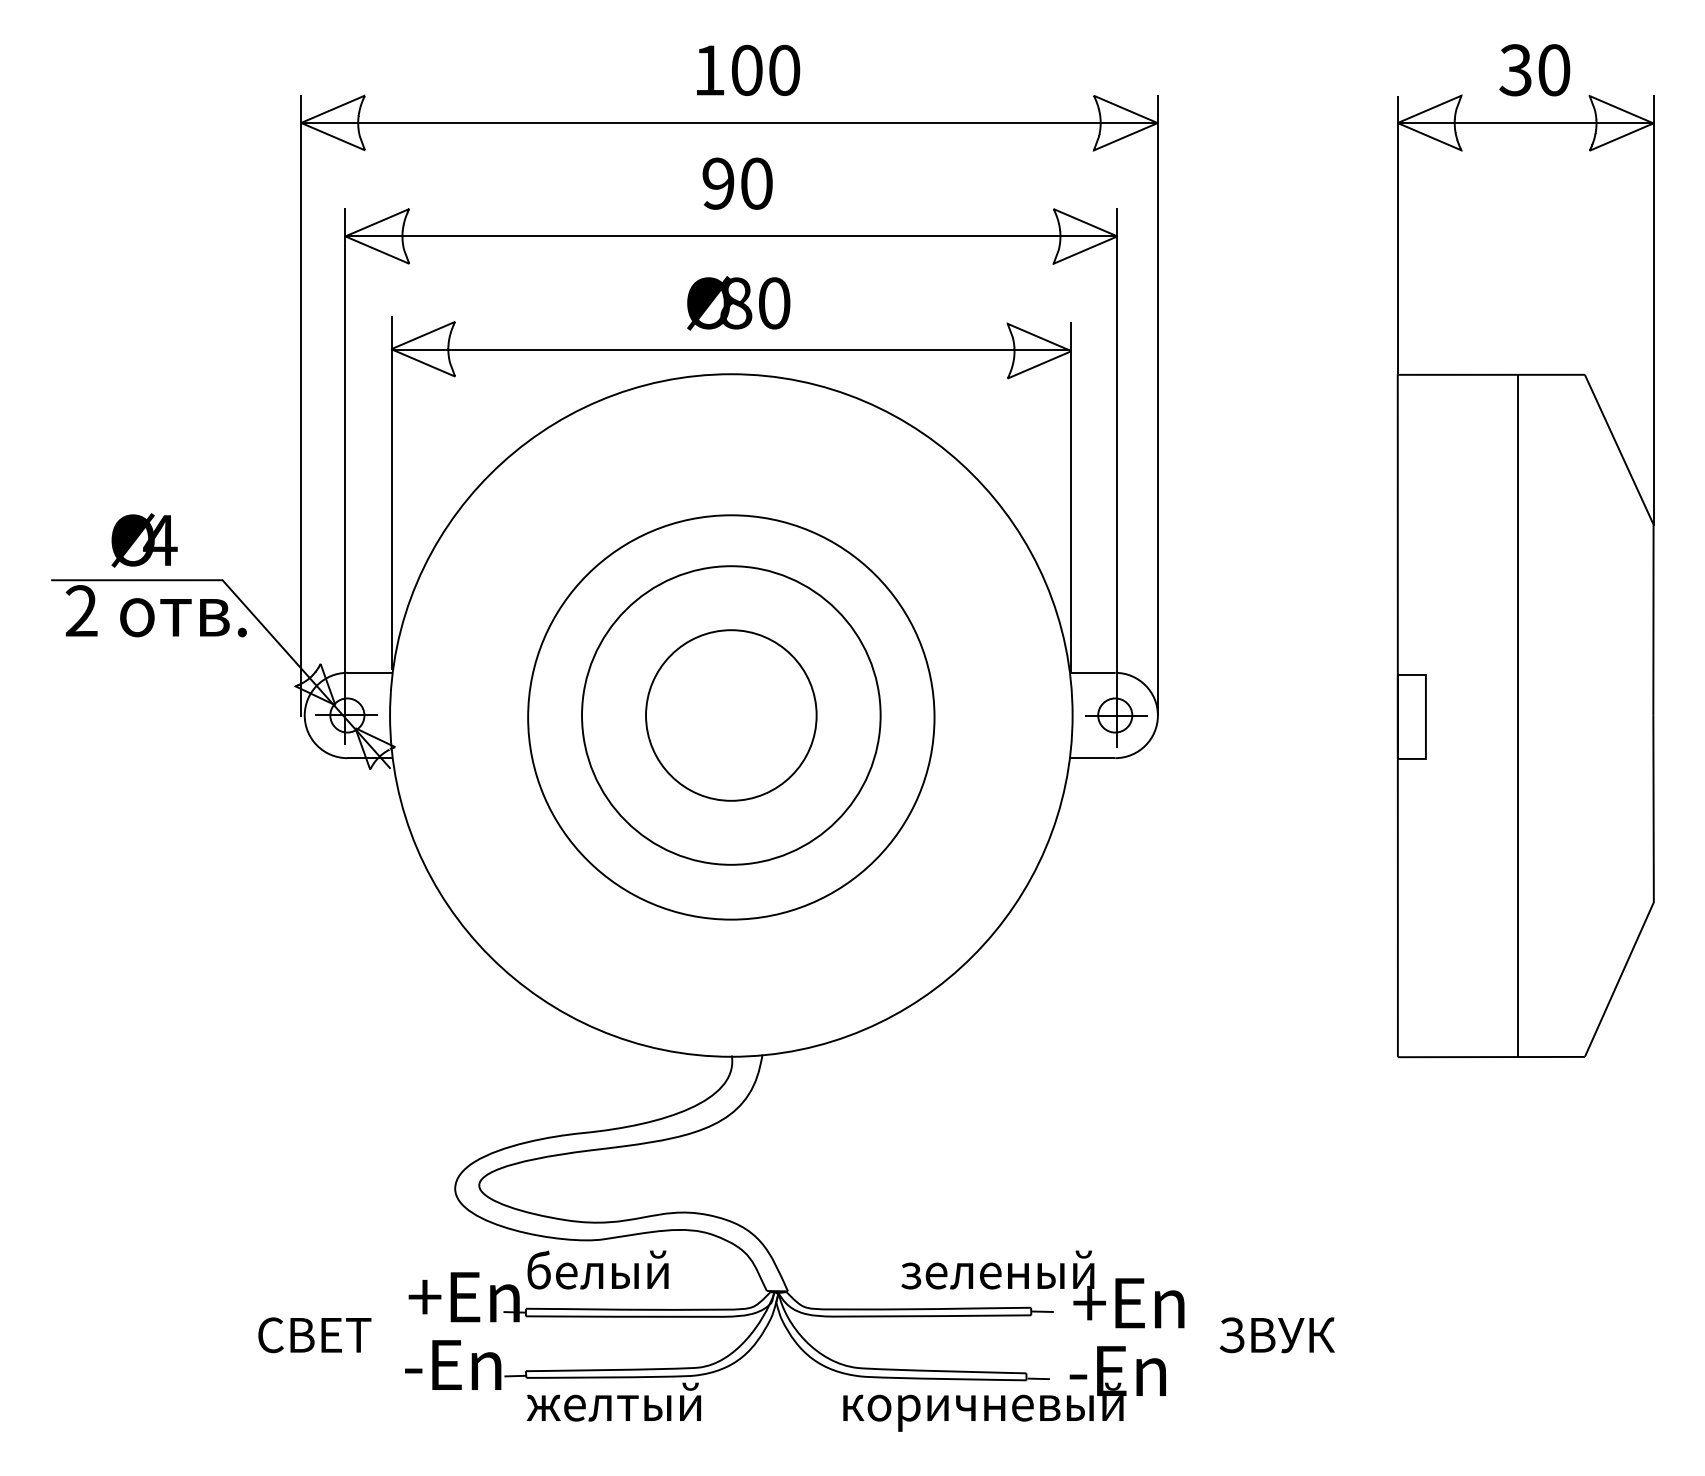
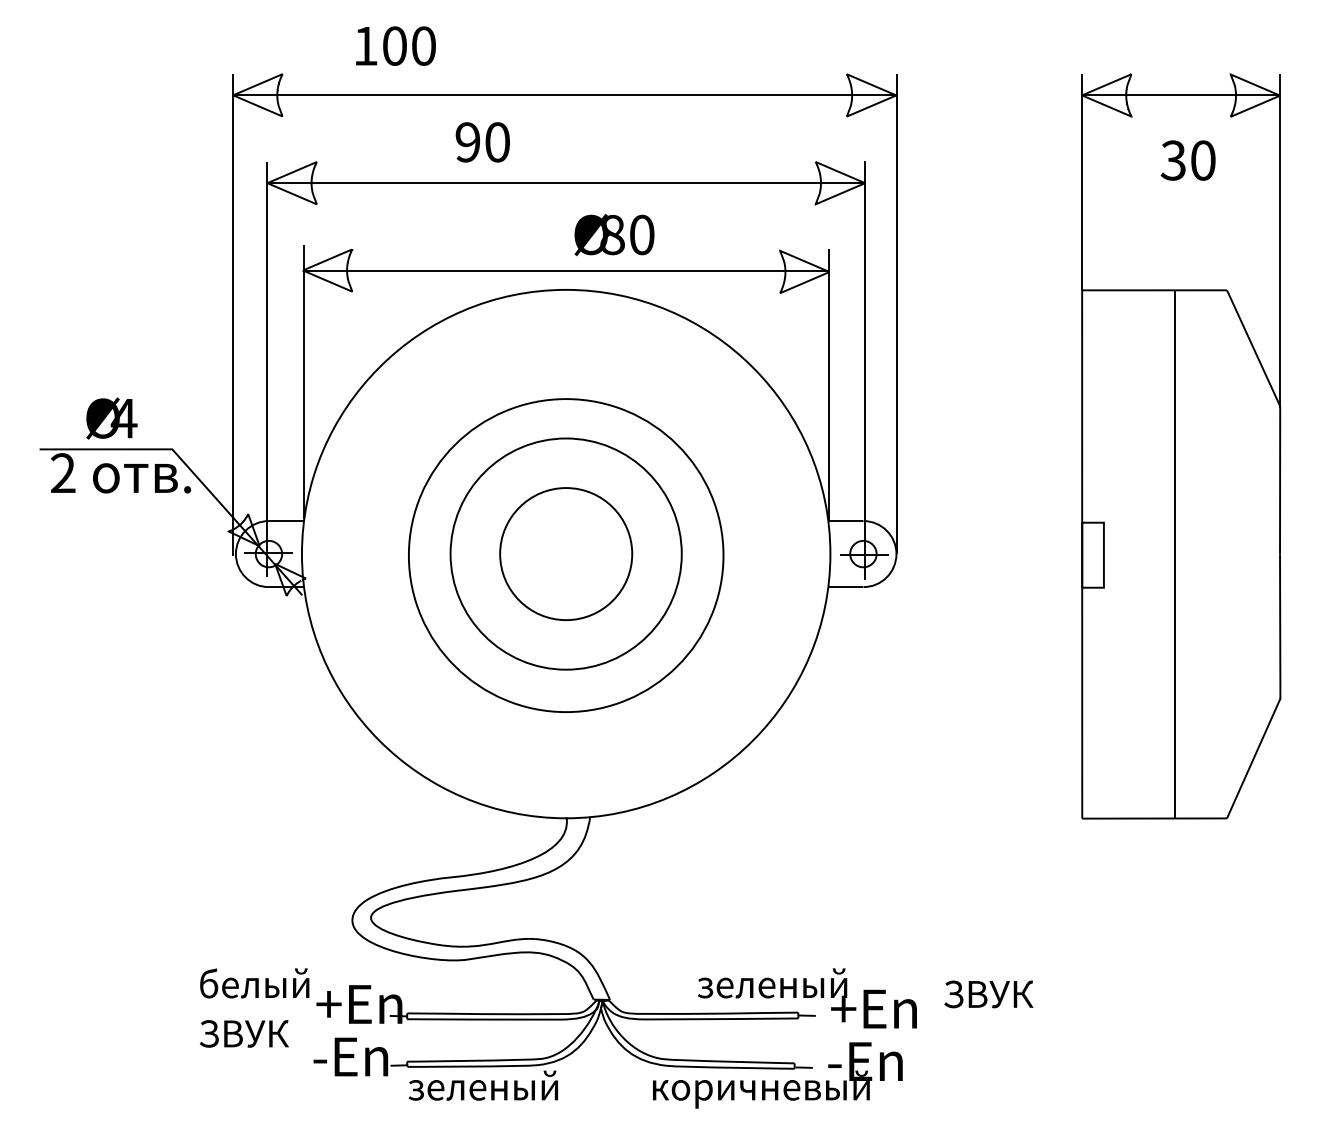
text: (748, 69) -> (395, 45), moved
text: (1534, 70) -> (1188, 160), moved
text: (737, 183) -> (482, 142), moved
text: (738, 303) -> (614, 235), moved
text: (597, 1269) -> (254, 982), moved
text: (315, 1335) -> (244, 1034), СВЕТ -> ЗВУК
text: (1276, 1335) -> (988, 994), moved
text: (623, 1401) -> (482, 1085), желтый -> зеленый

